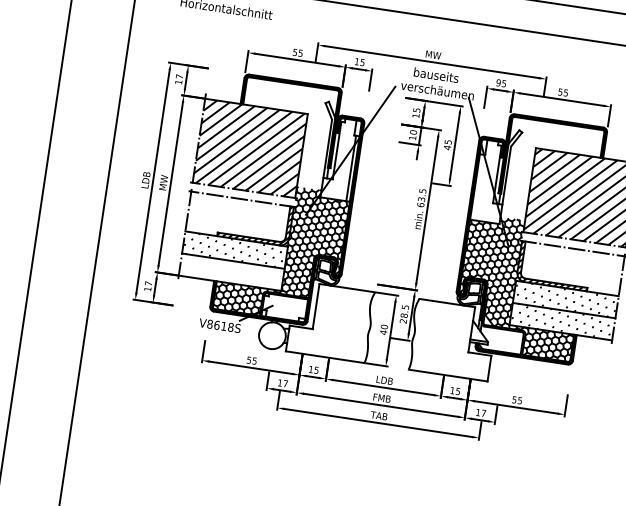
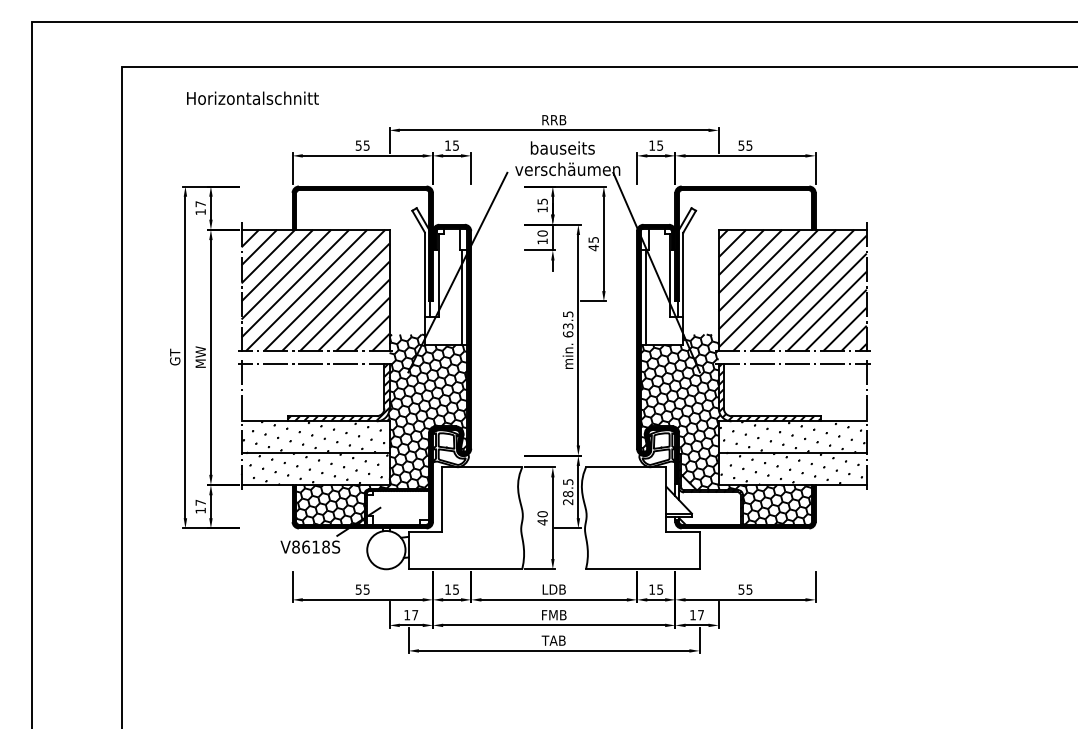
text: (433, 55) -> (554, 120), MW -> RRB
text: (498, 82) -> (652, 145), 95 -> 15
text: (146, 179) -> (175, 356), LDB -> GT
line: (478, 187) -> (646, 297), added
hatch: (230, 272) -> (314, 469), added

